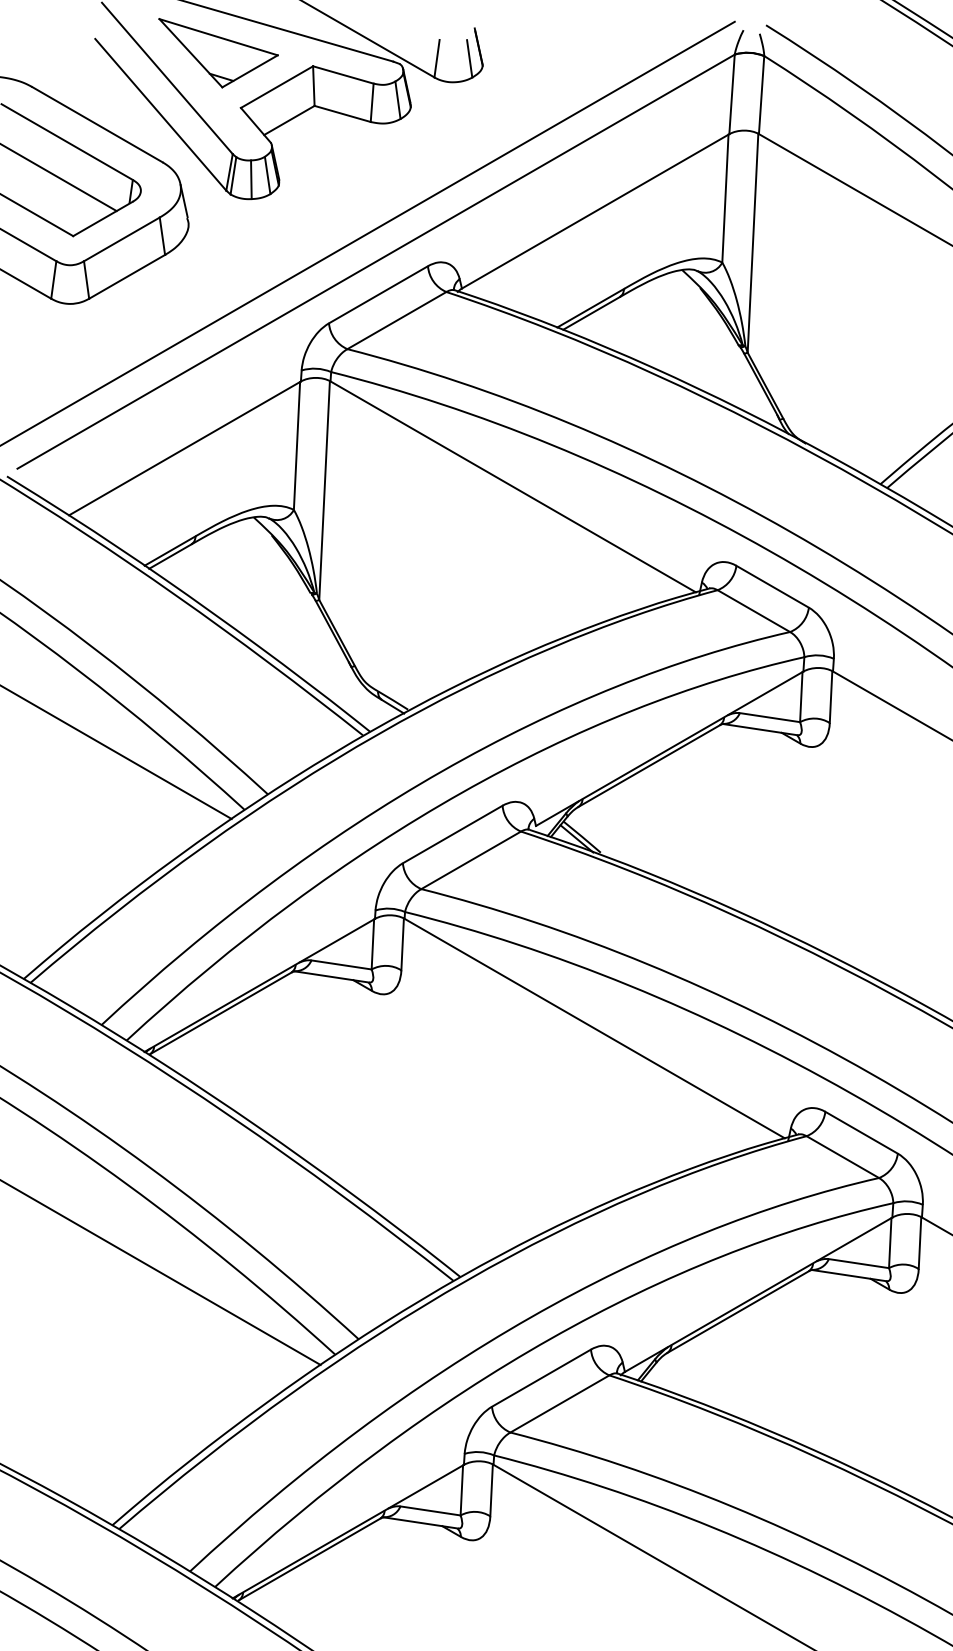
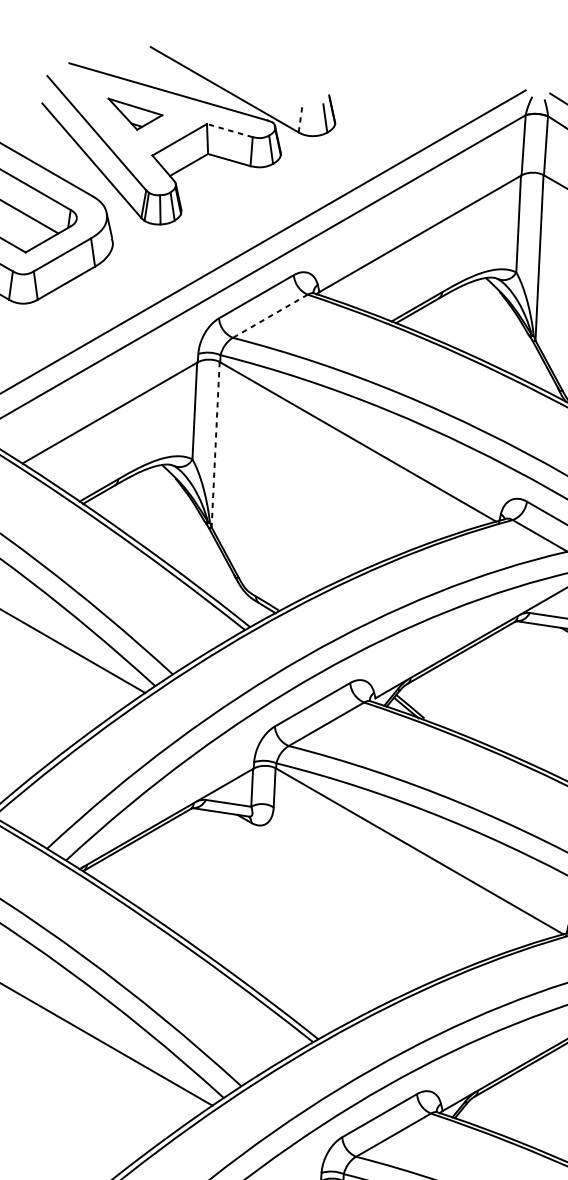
part: (218, 53) -> (135, 114), size x0.6
line: (437, 58) -> (301, 118), solid -> dashed
line: (342, 74) -> (229, 130), solid -> dashed
line: (396, 320) -> (270, 316), solid -> dashed
line: (324, 490) -> (215, 444), solid -> dashed

